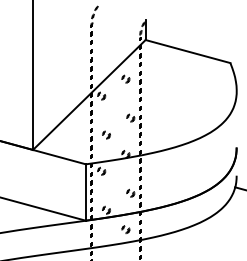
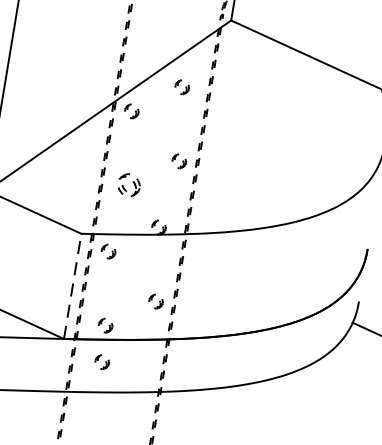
part: (106, 134) -> (129, 184), size x1.6
line: (85, 192) -> (71, 286), solid -> dashed
part: (125, 229) -> (101, 361), moved

